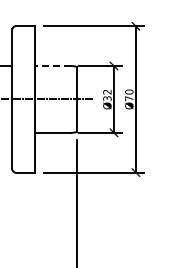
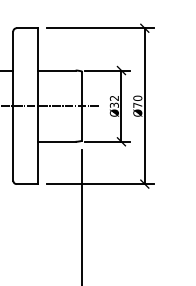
line: (53, 66) -> (56, 71), dashed -> solid

